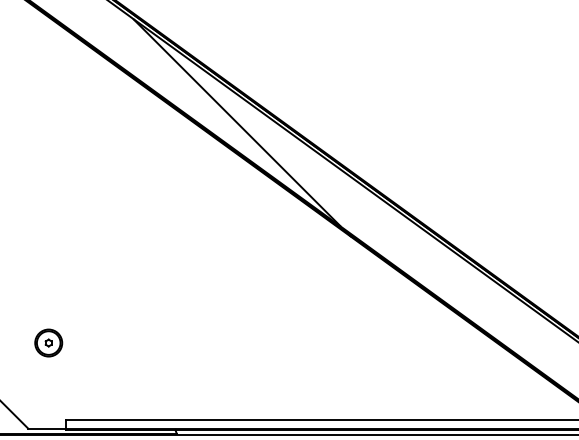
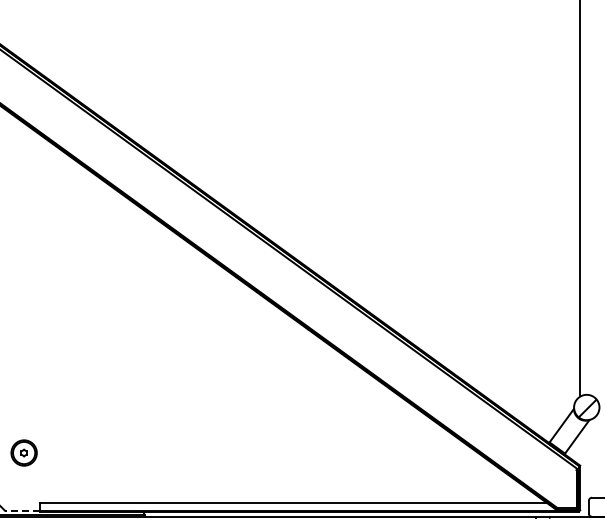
hatch: (237, 122) -> (201, 222), removed
part: (48, 342) -> (23, 452), moved
line: (45, 428) -> (21, 510), solid -> dashed

